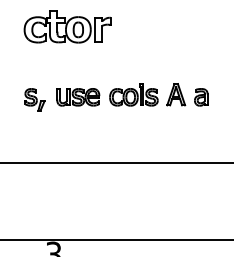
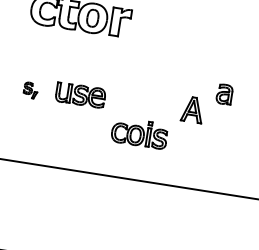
part: (133, 94) -> (139, 132), moved
part: (201, 97) -> (224, 94), moved
part: (34, 99) -> (30, 89), size x0.6

